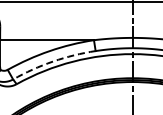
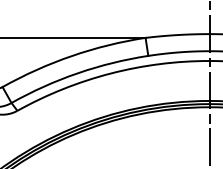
arc: (53, 61) -> (78, 73), dashed -> solid

